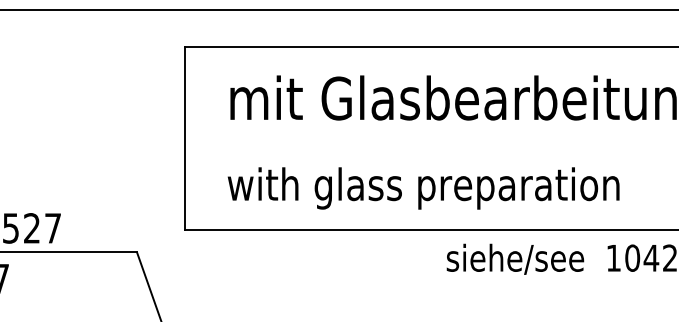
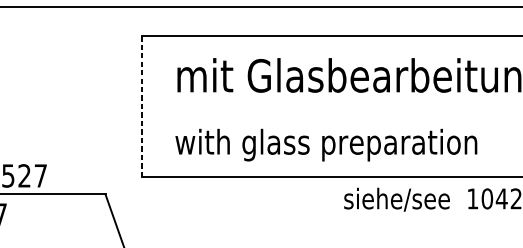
line: (184, 138) -> (142, 106), solid -> dashed

